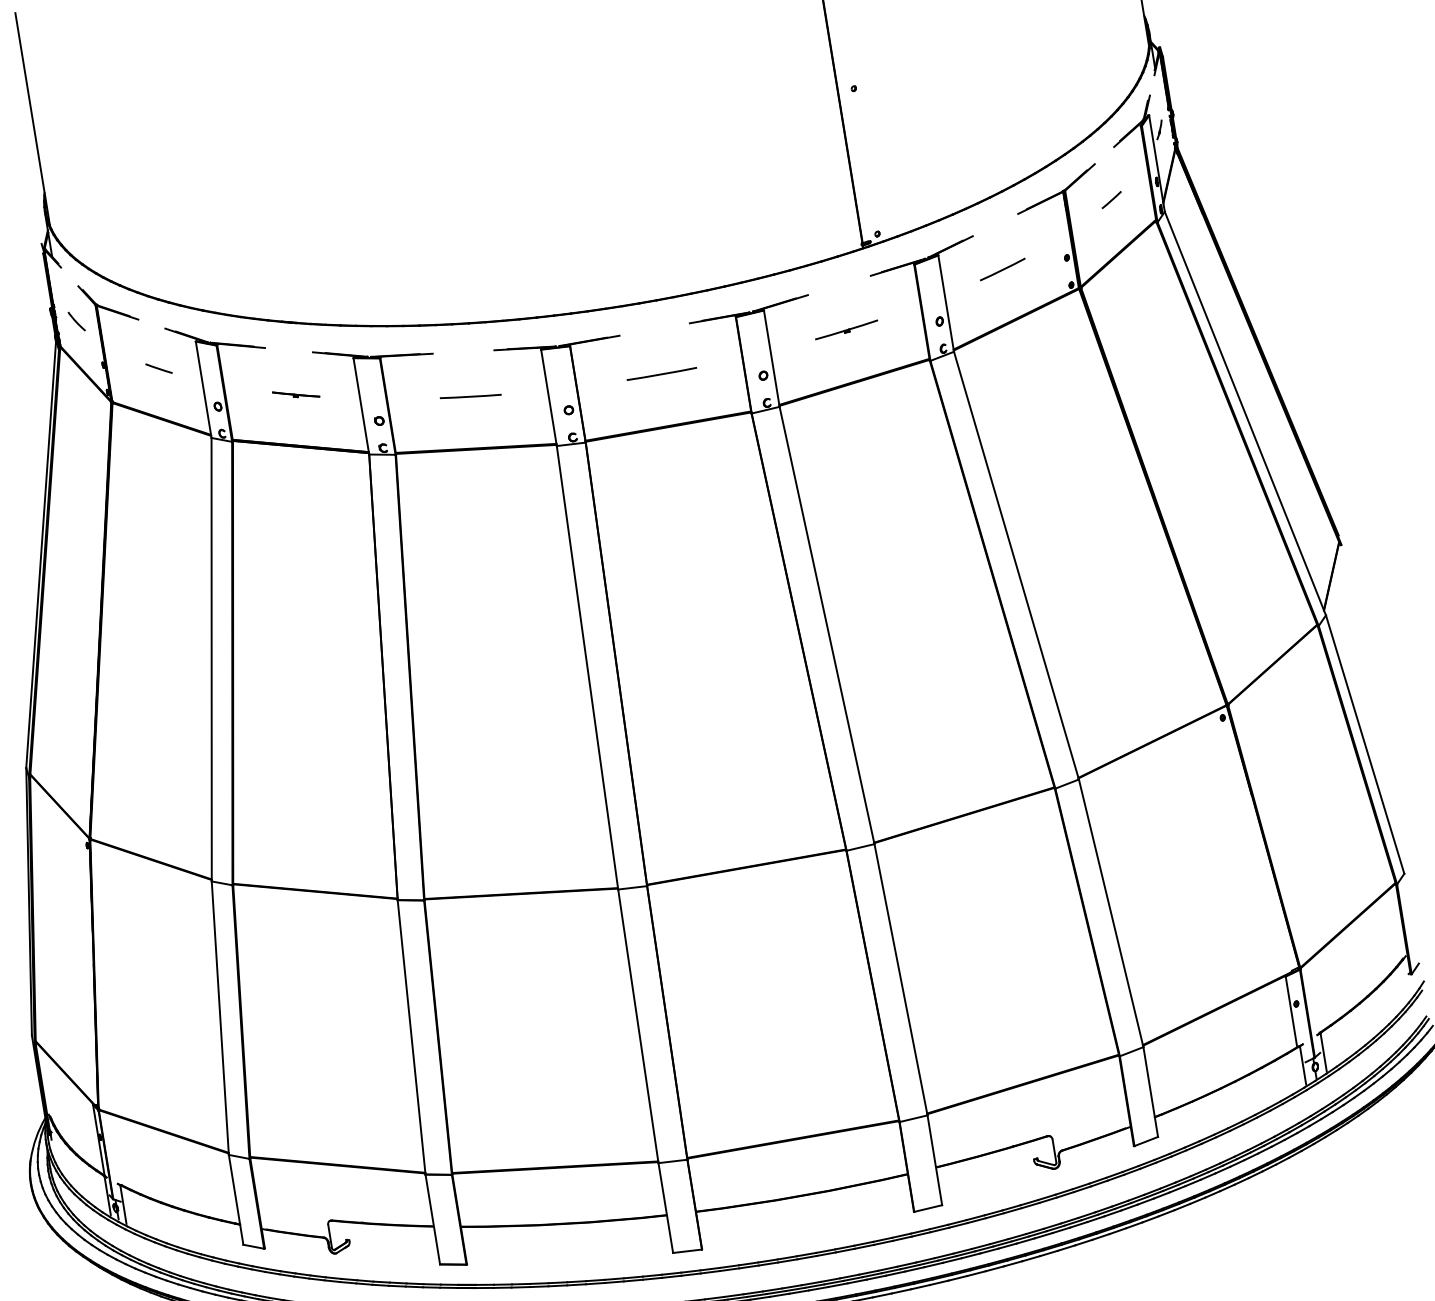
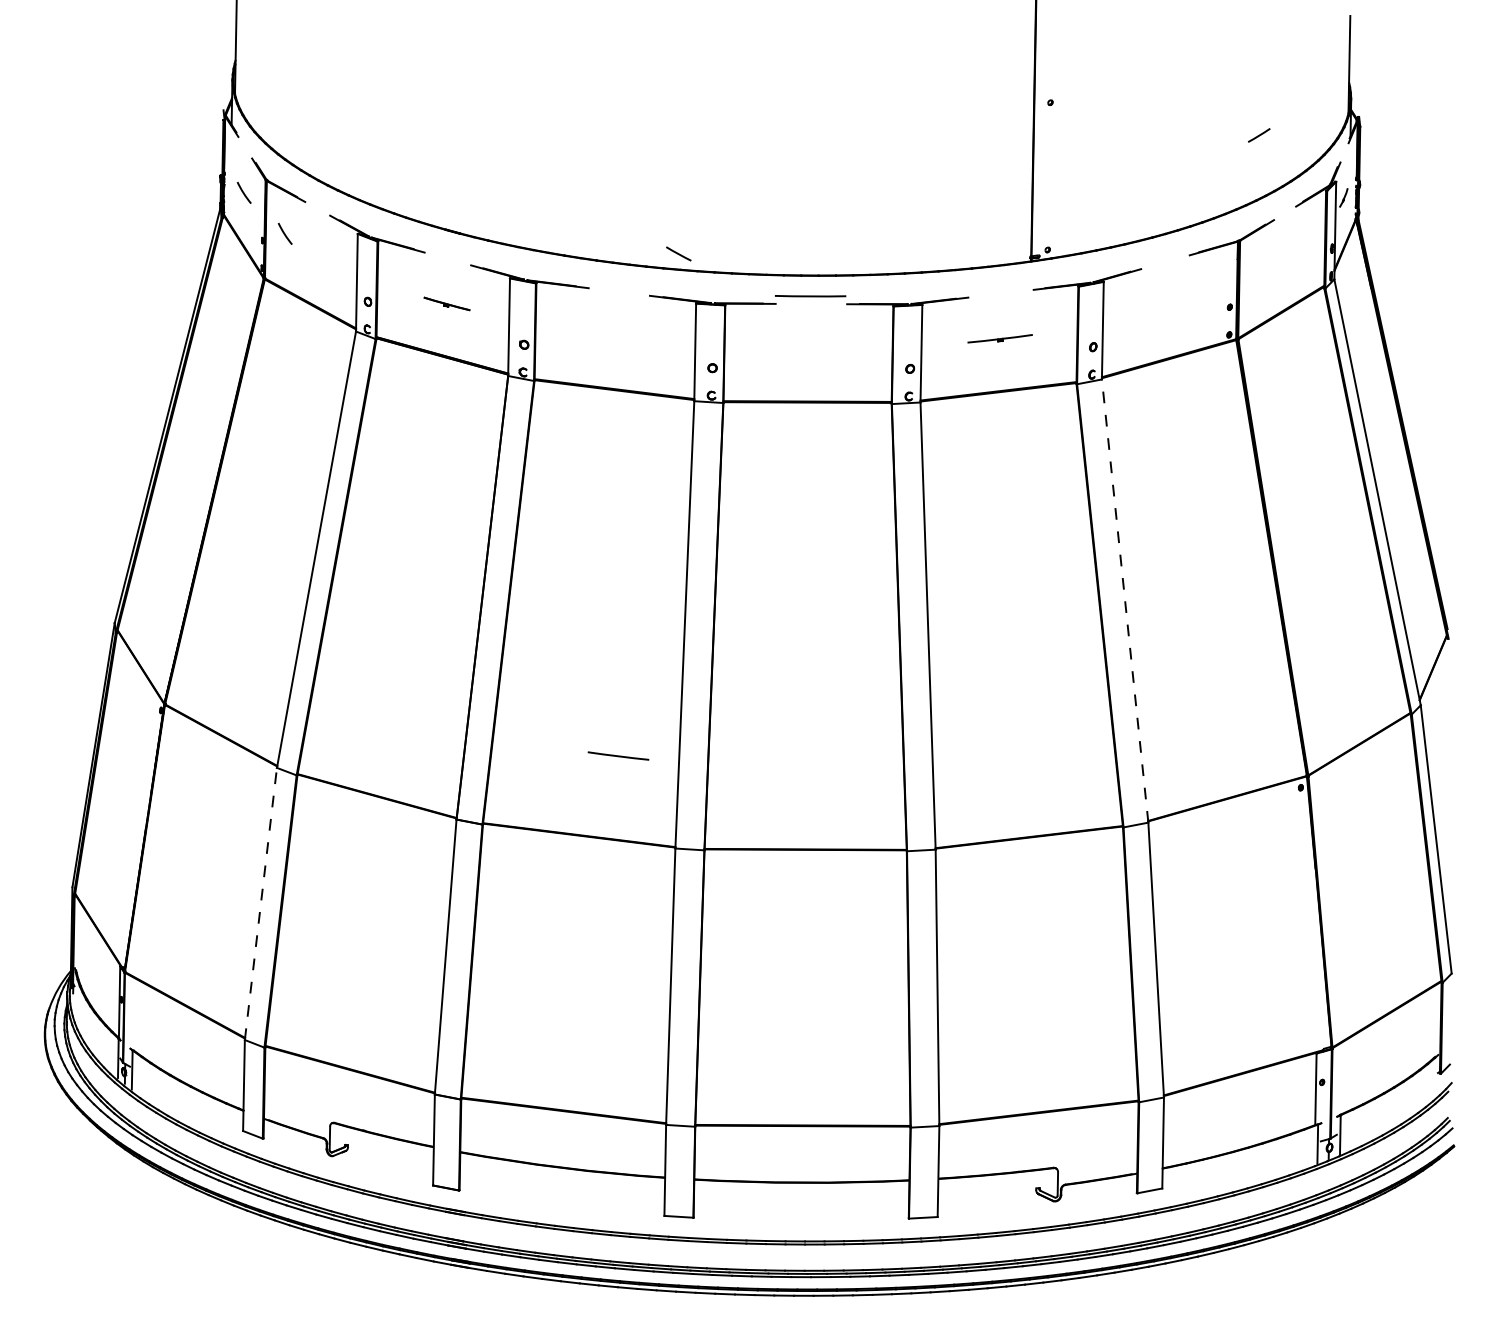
line: (1111, 200) -> (1259, 135), moved
line: (1002, 268) -> (1164, 306), removed
line: (123, 354) -> (284, 233), added
line: (158, 368) -> (678, 253), moved
line: (661, 374) -> (810, 296), moved
line: (470, 395) -> (618, 755), moved
line: (1016, 566) -> (1125, 601), solid -> dashed
line: (219, 1017) -> (260, 903), solid -> dashed

